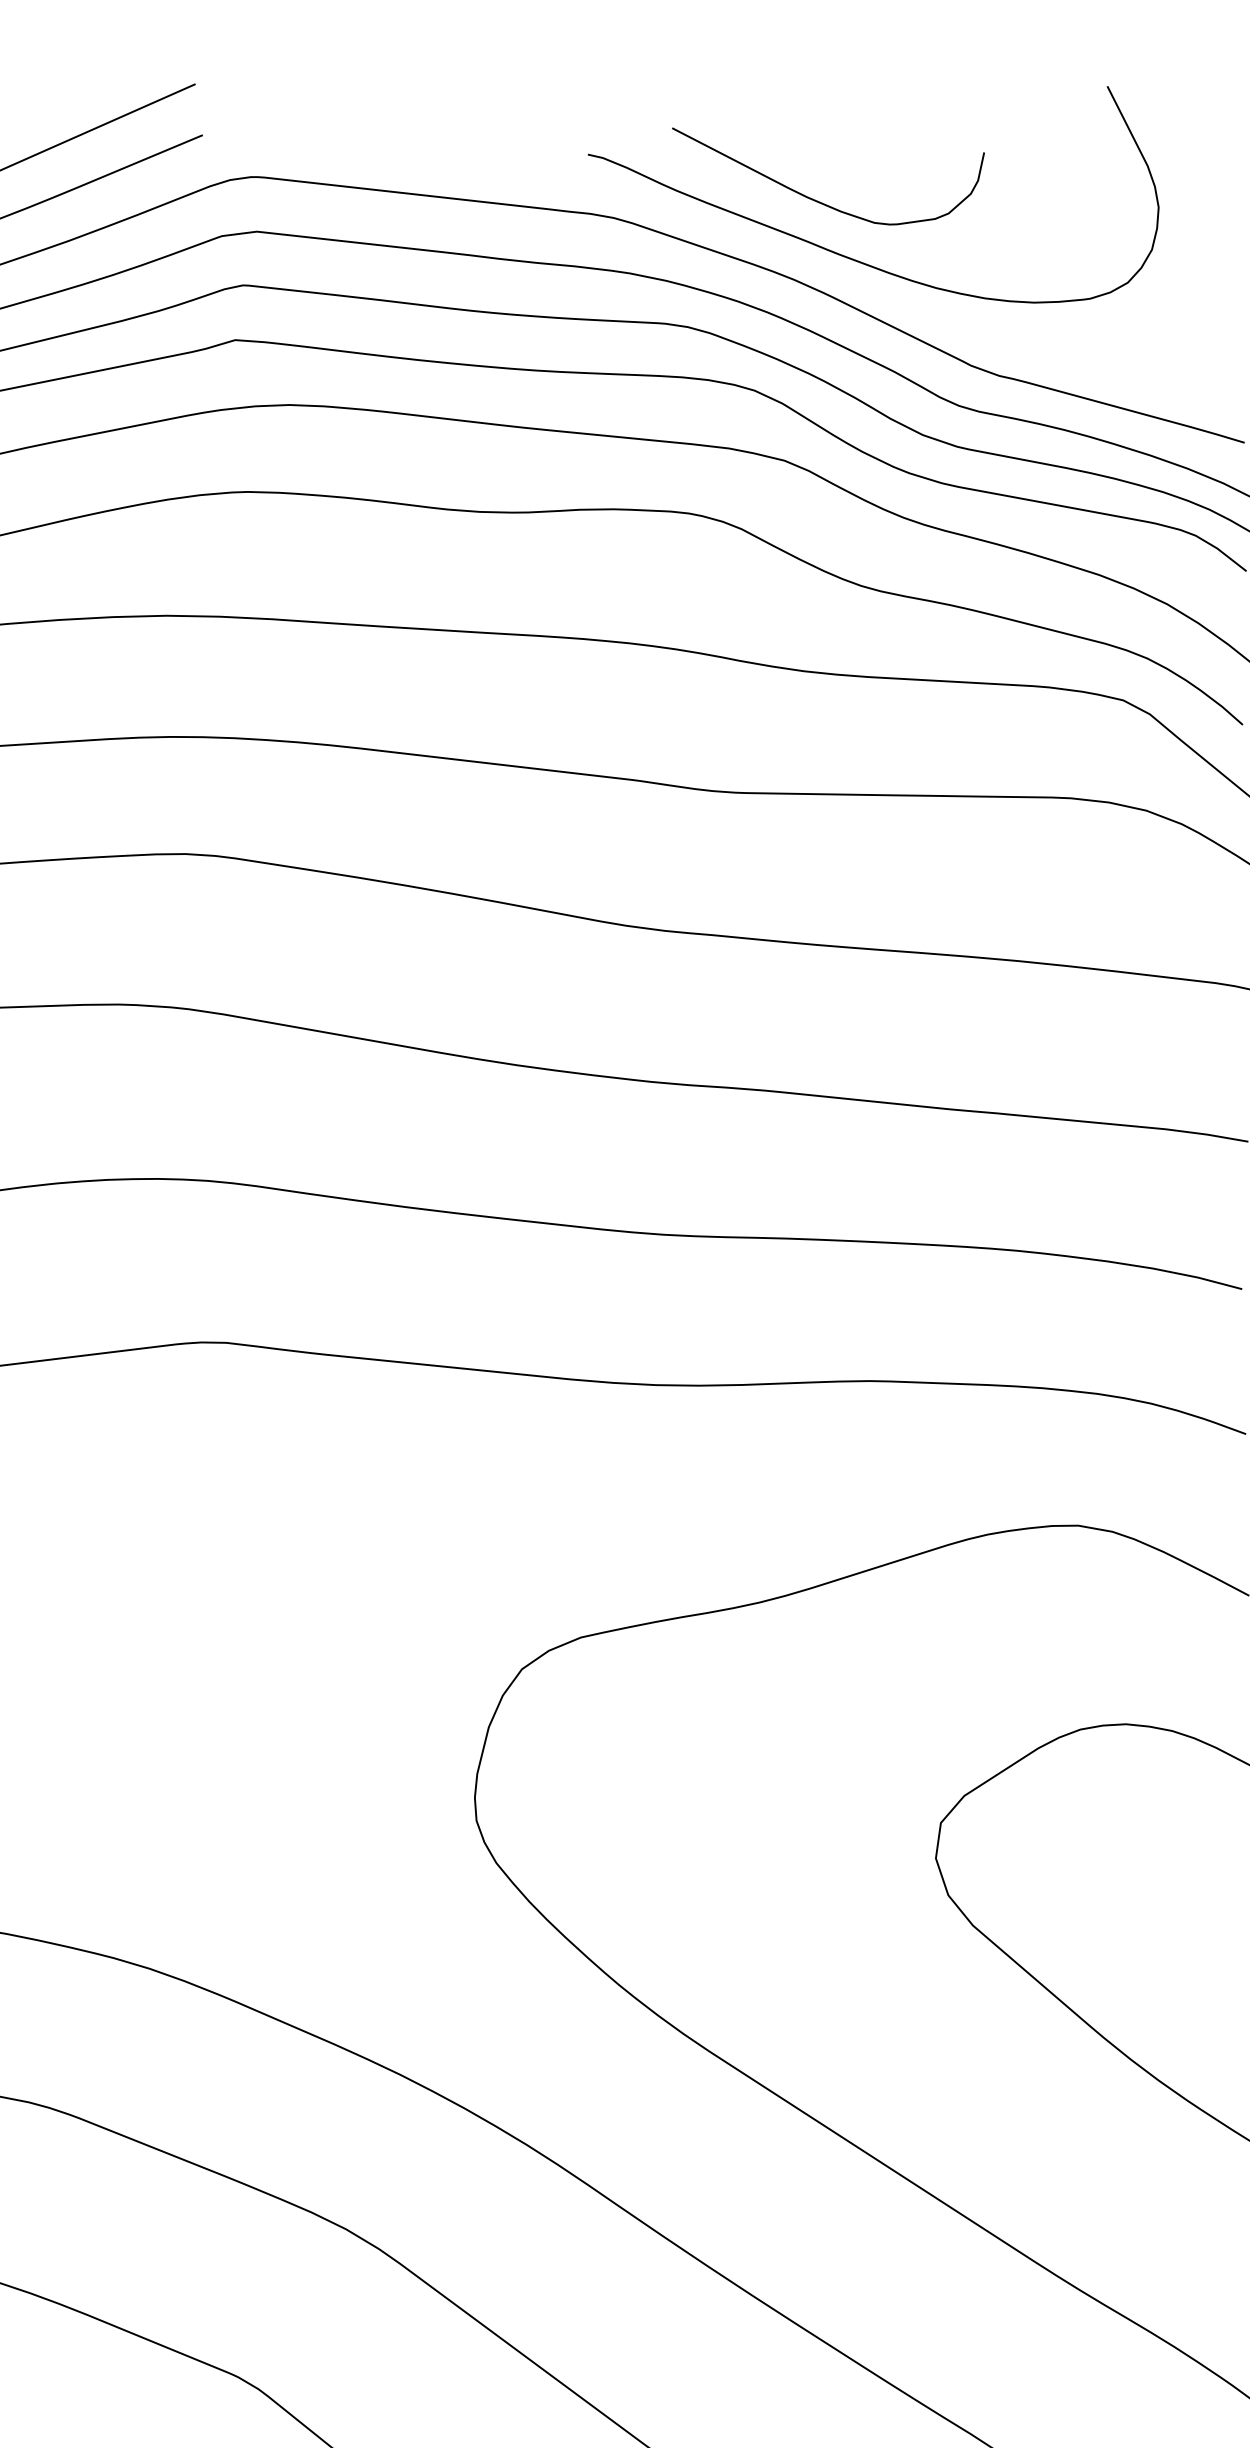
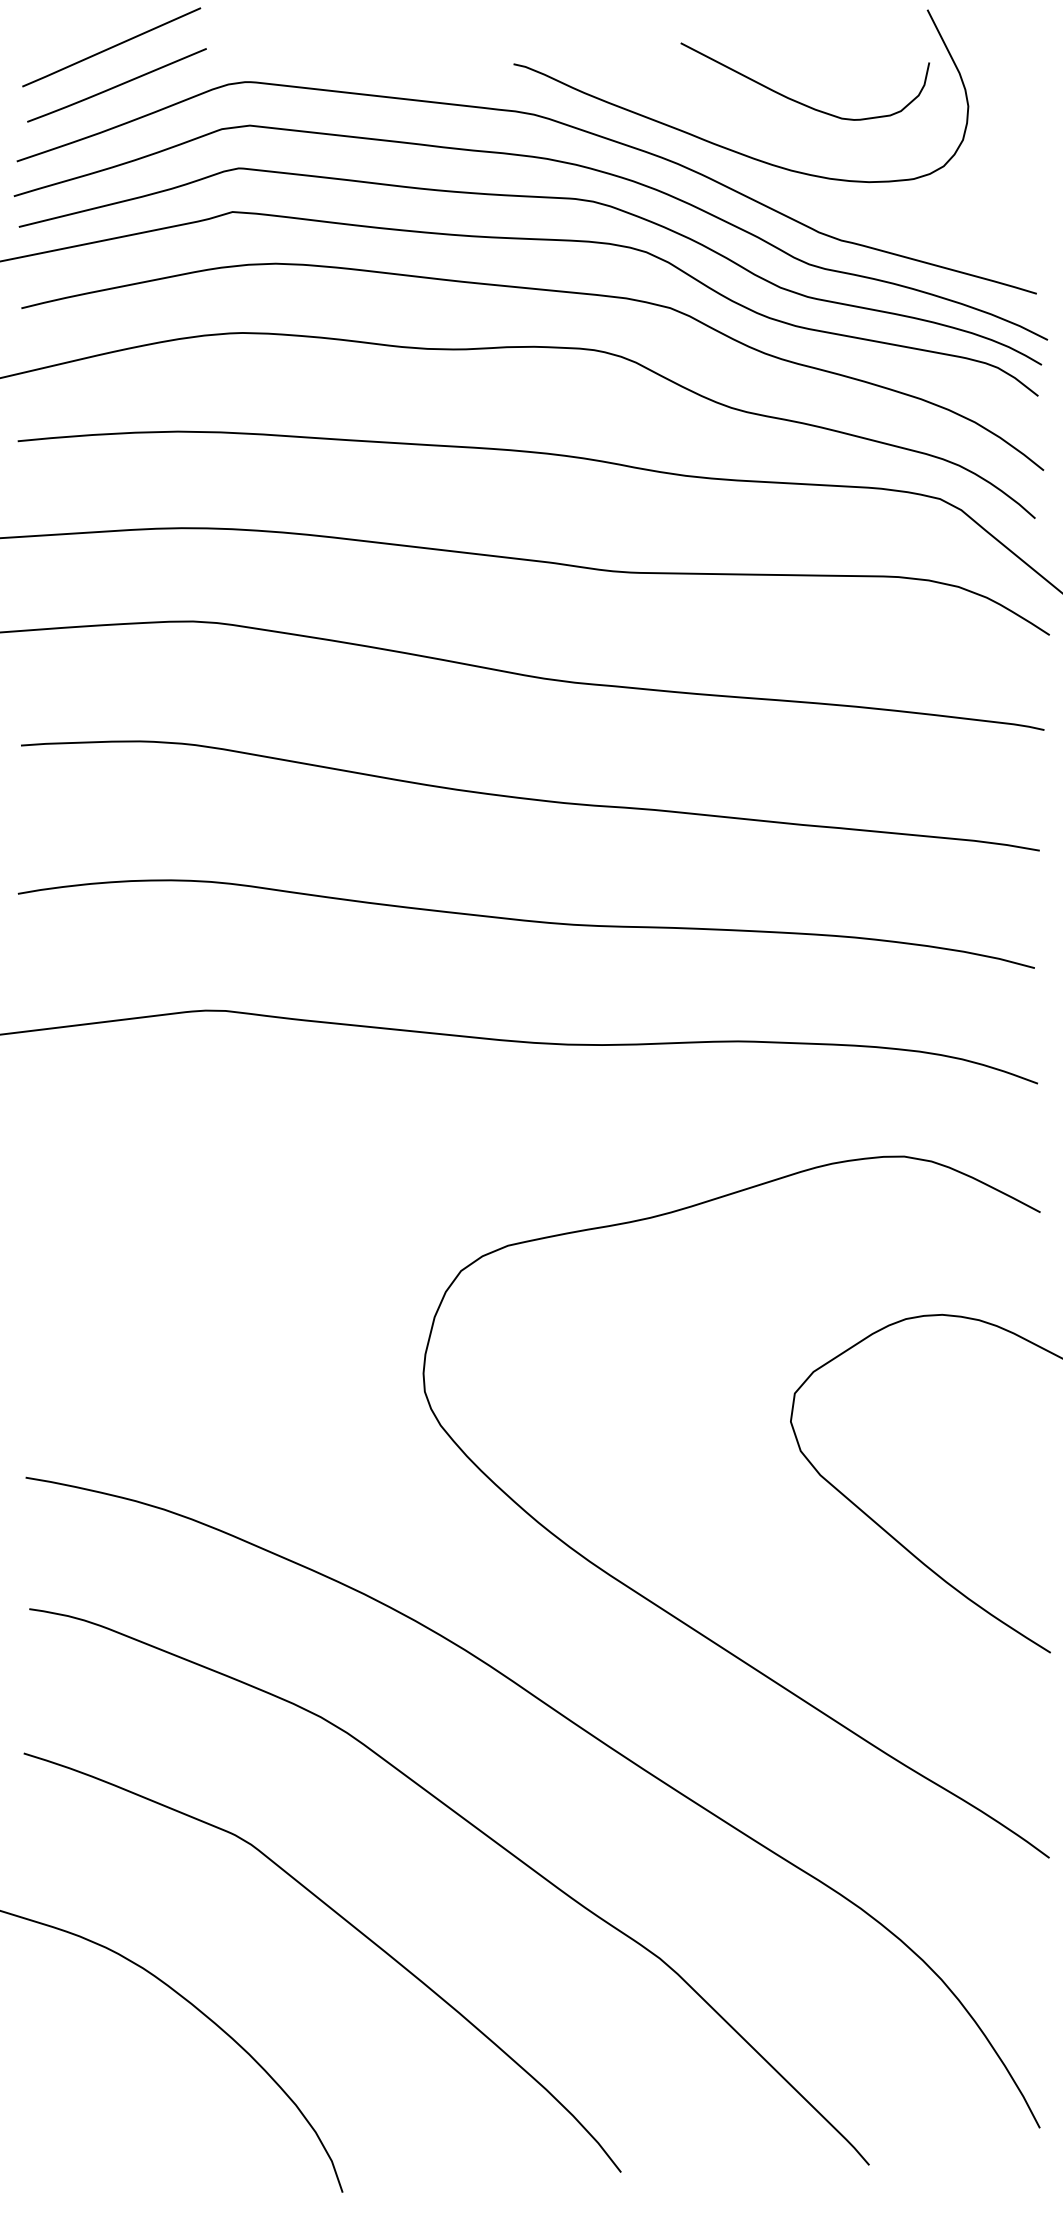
curve: (817, 200) -> (796, 100), moved

